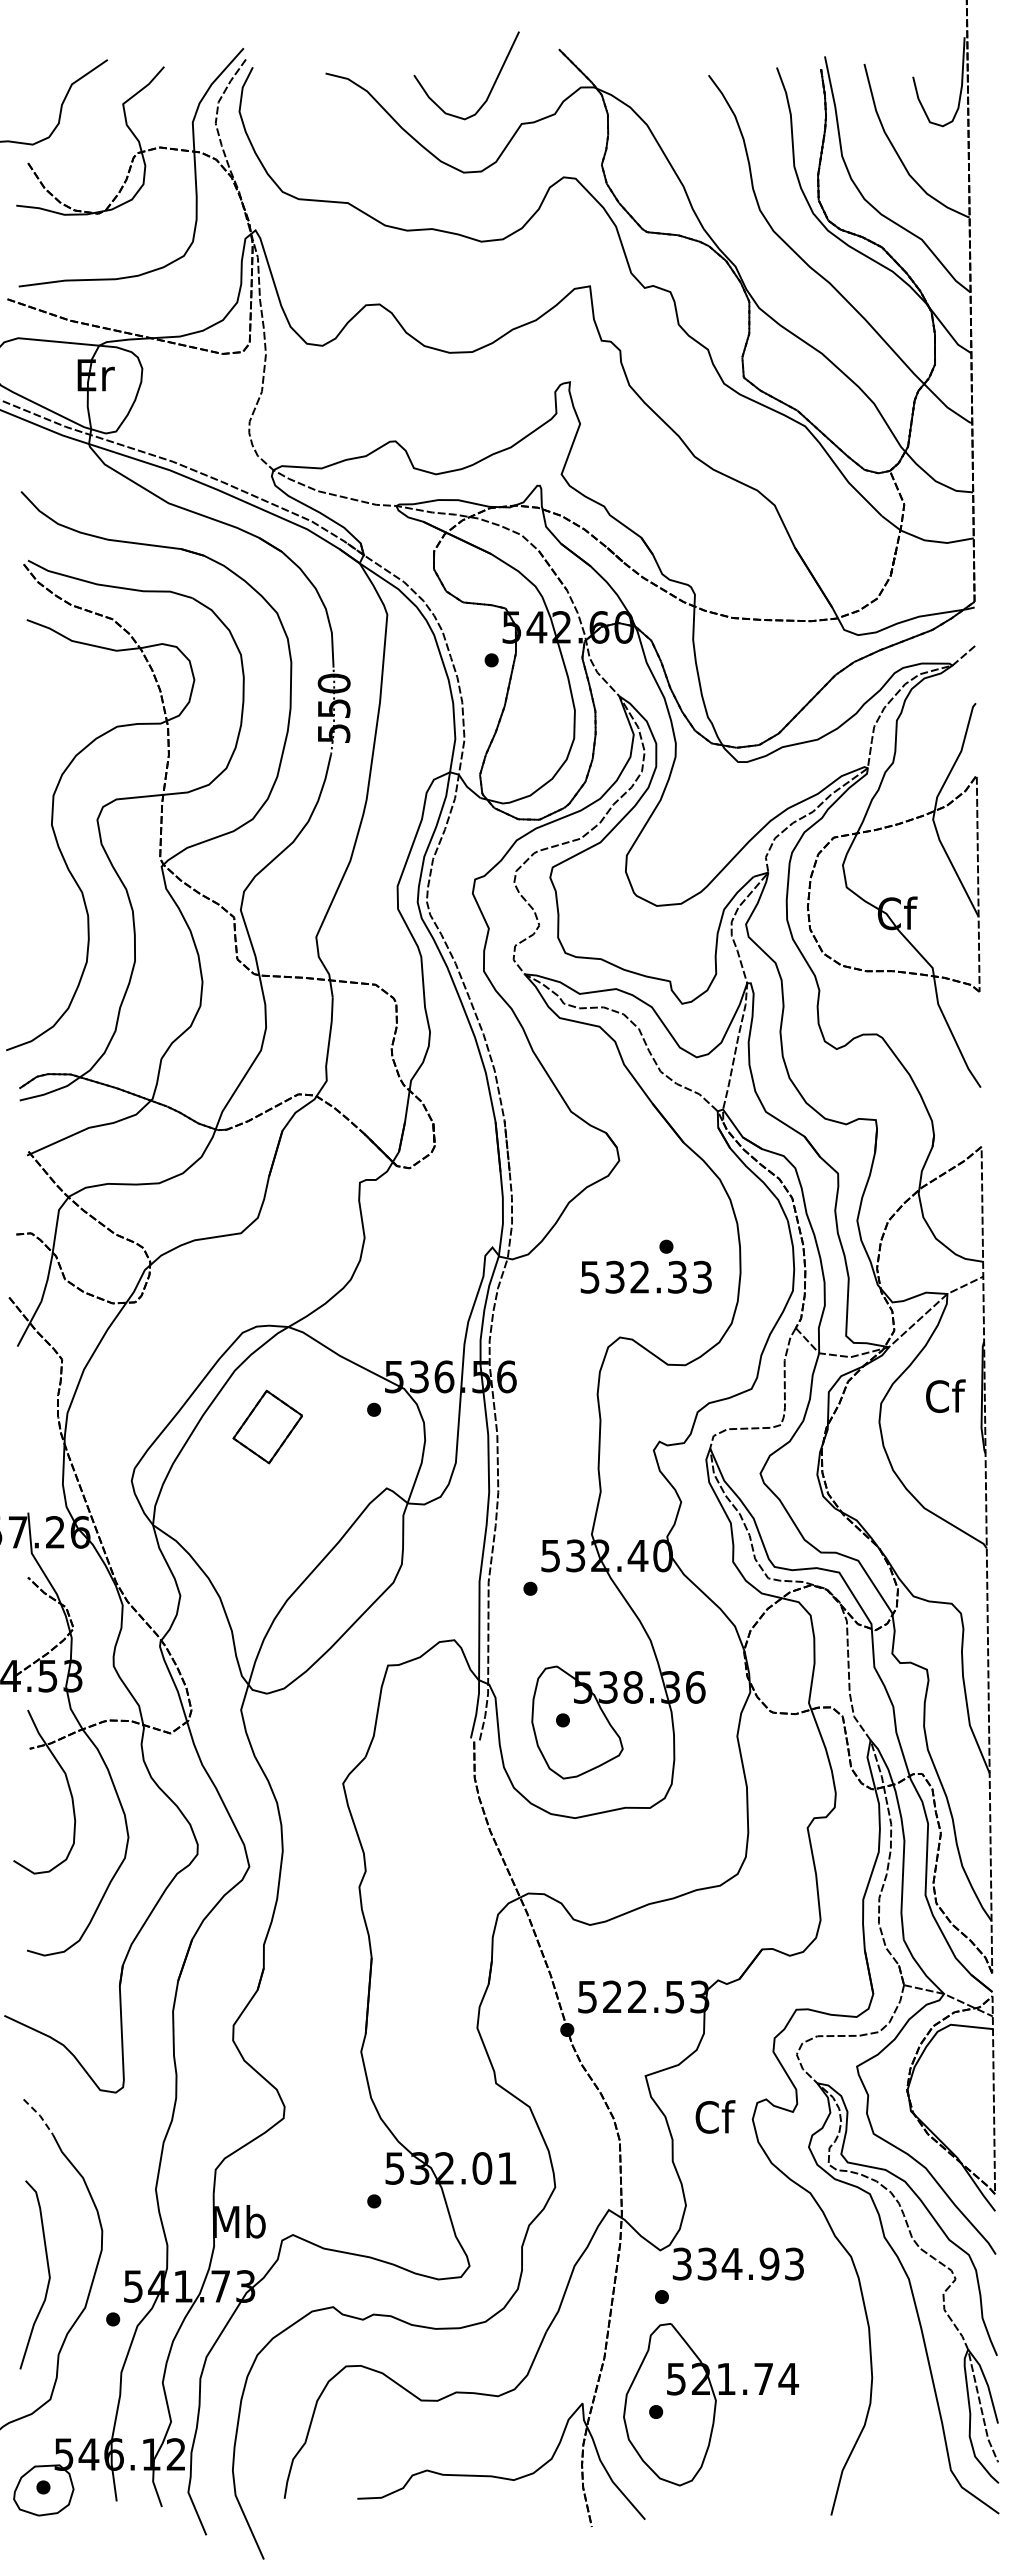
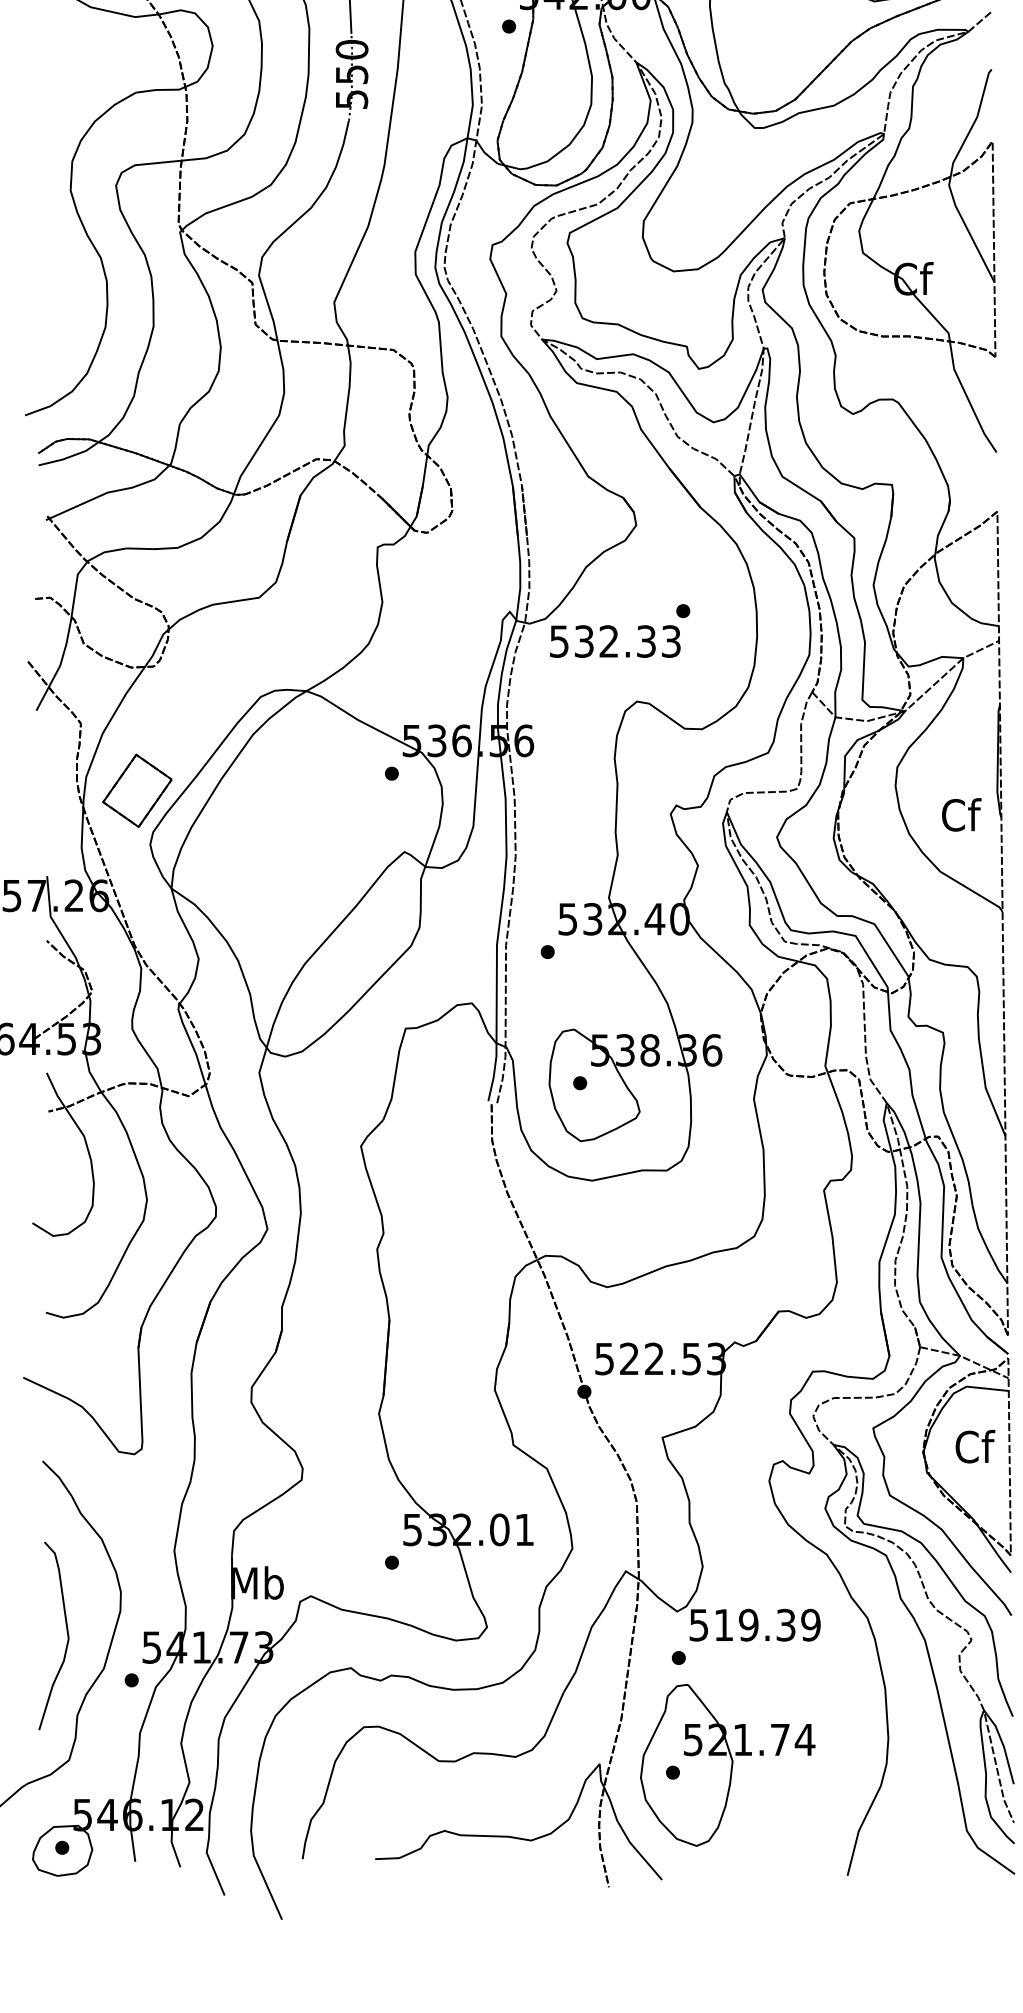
text: (645, 1276) -> (614, 640), moved
text: (945, 1395) -> (961, 814), moved
part: (267, 1426) -> (137, 790), moved
line: (40, 2115) -> (59, 1477), dashed -> solid
text: (715, 2116) -> (975, 1446), moved
text: (738, 2263) -> (755, 1624), 334.93 -> 519.39

